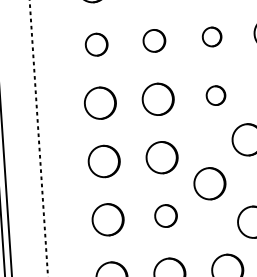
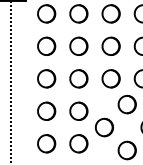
part: (210, 35) -> (110, 45), size x1.67
part: (153, 39) -> (78, 45), size x1.43
part: (96, 43) -> (46, 45), size x1.43
part: (214, 94) -> (110, 78), size x1.67
part: (165, 215) -> (78, 143), size x1.43

